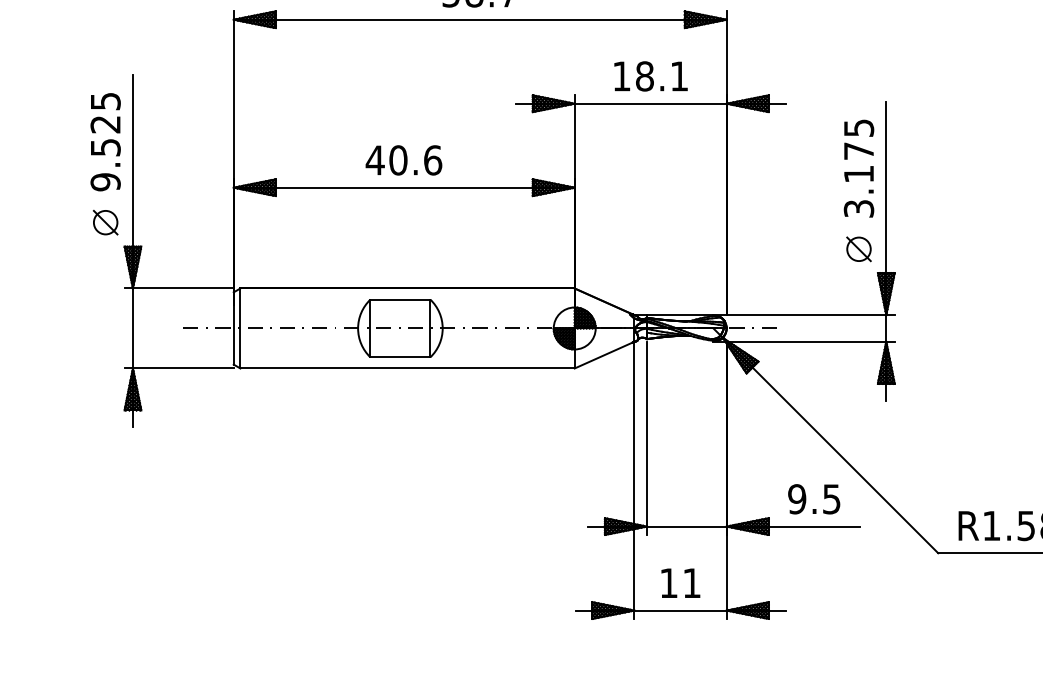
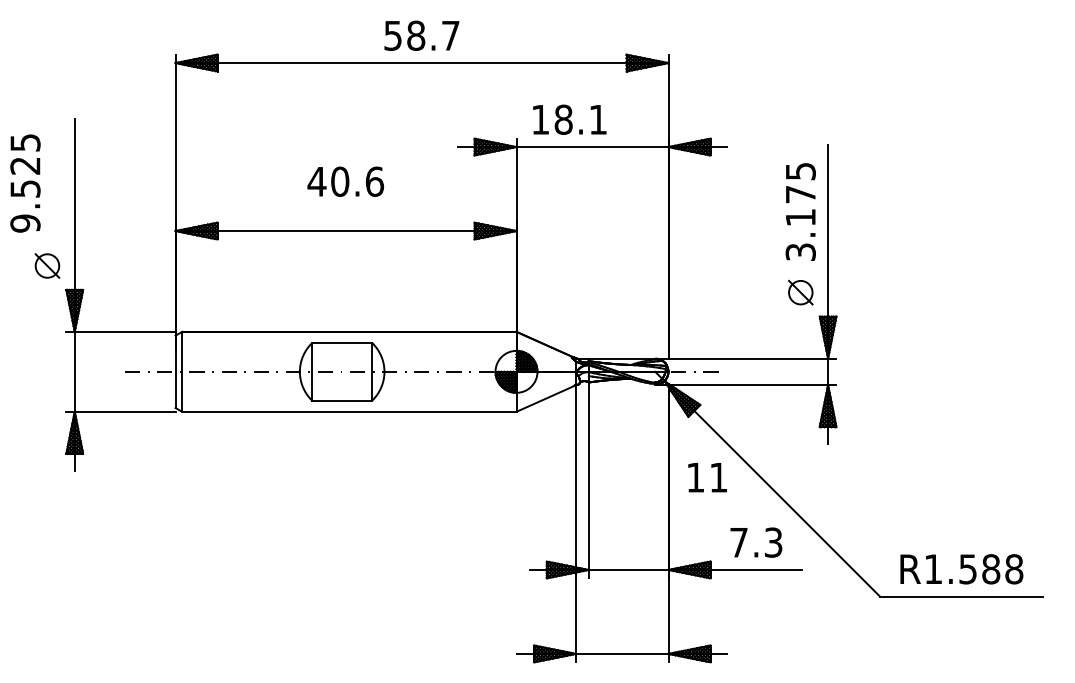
text: (650, 76) -> (569, 119), moved
text: (105, 142) -> (25, 183), moved
text: (403, 160) -> (345, 181), moved
text: (813, 499) -> (755, 542), 9.5 -> 7.3
text: (680, 583) -> (707, 477), moved

